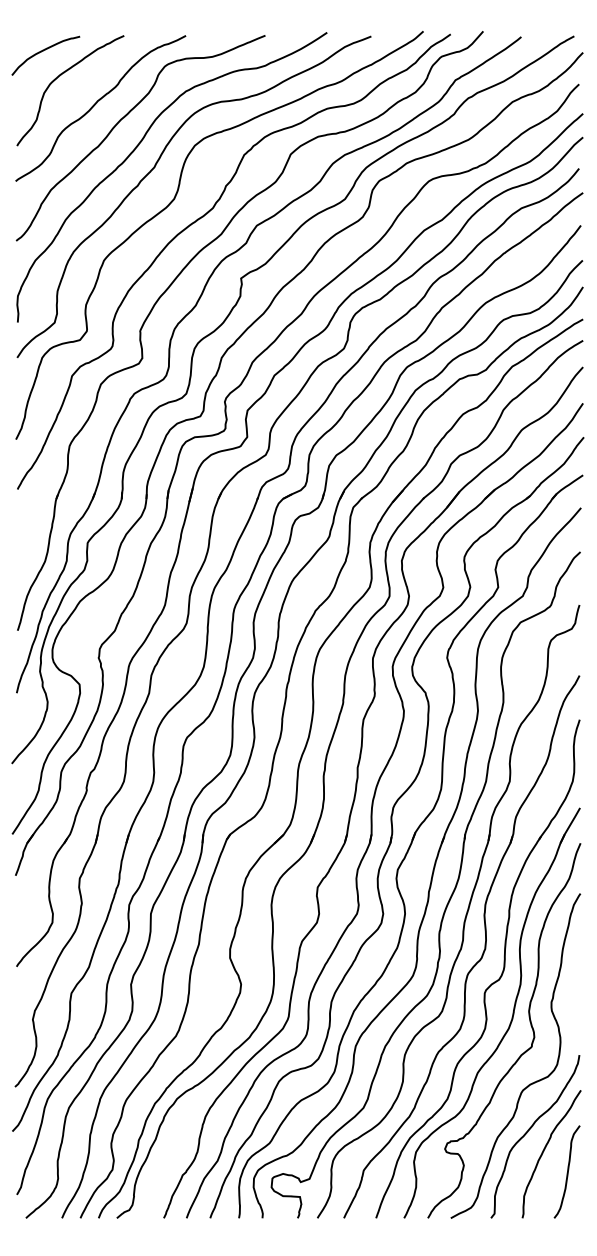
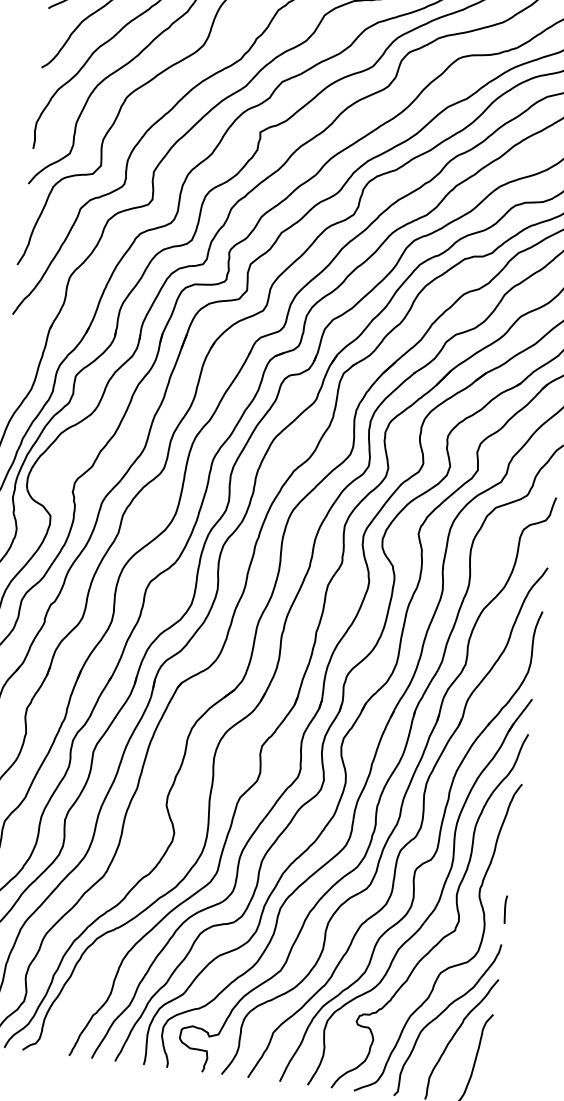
line: (578, 1019) -> (504, 909), added

